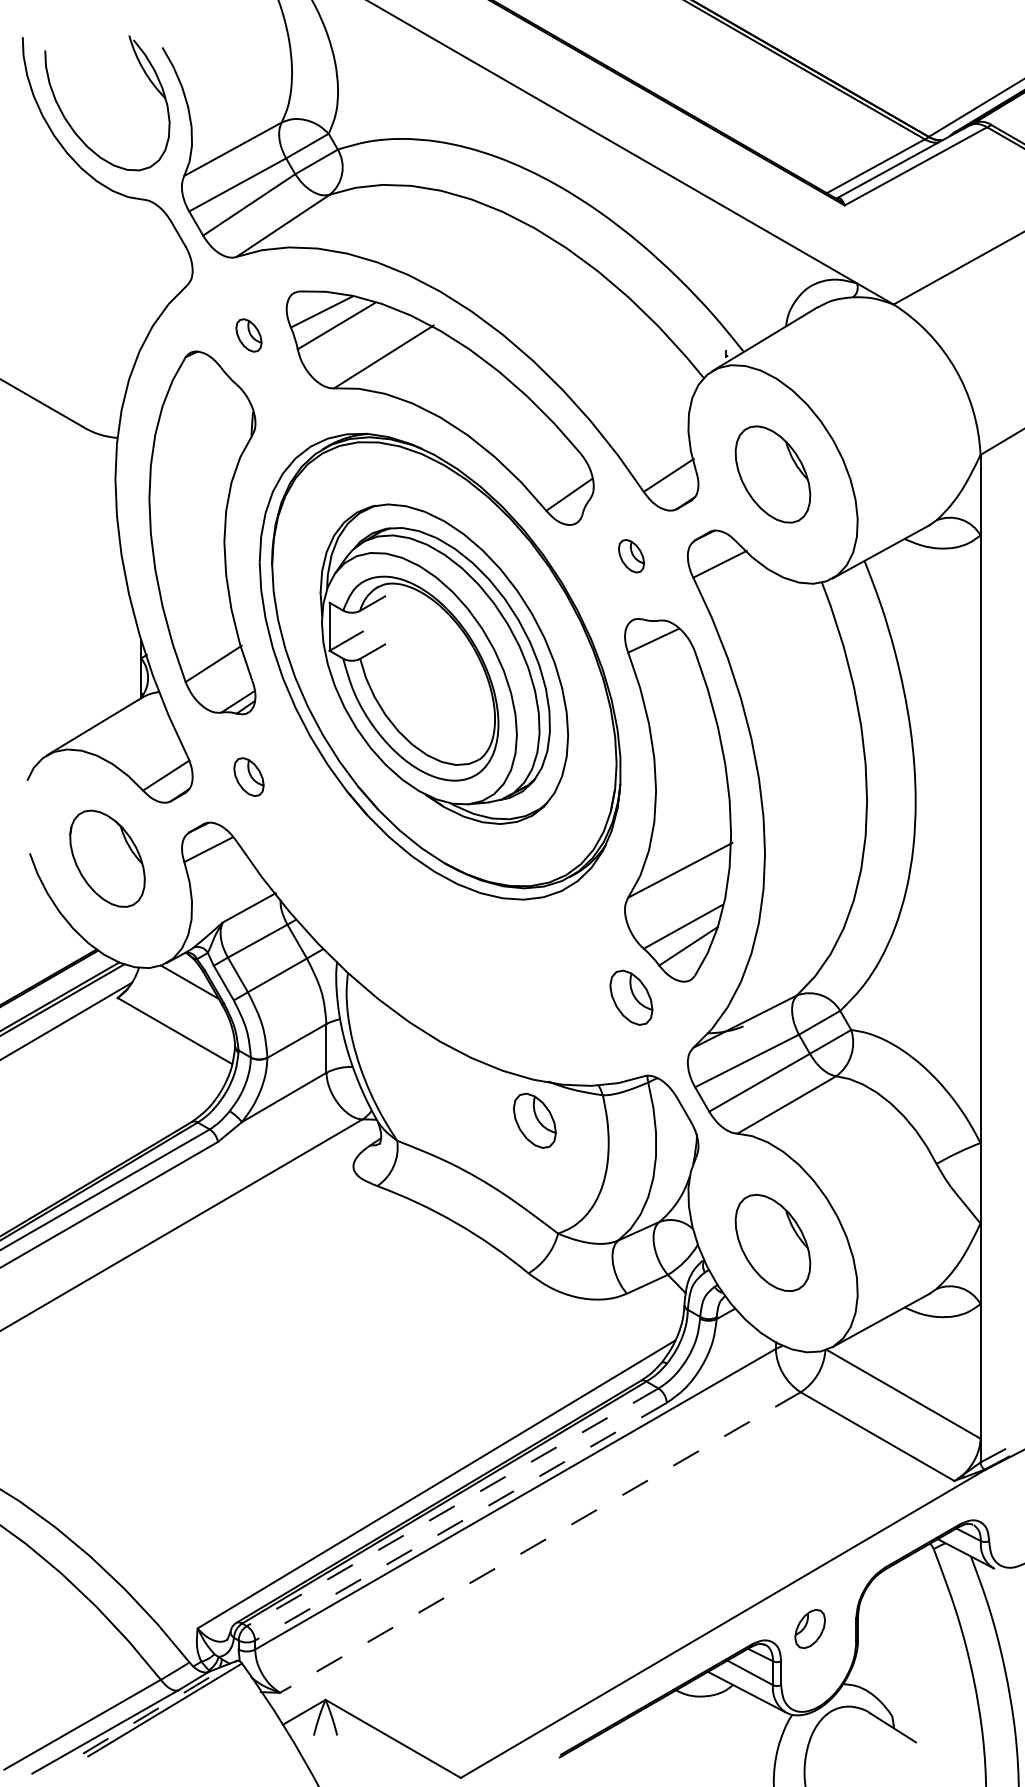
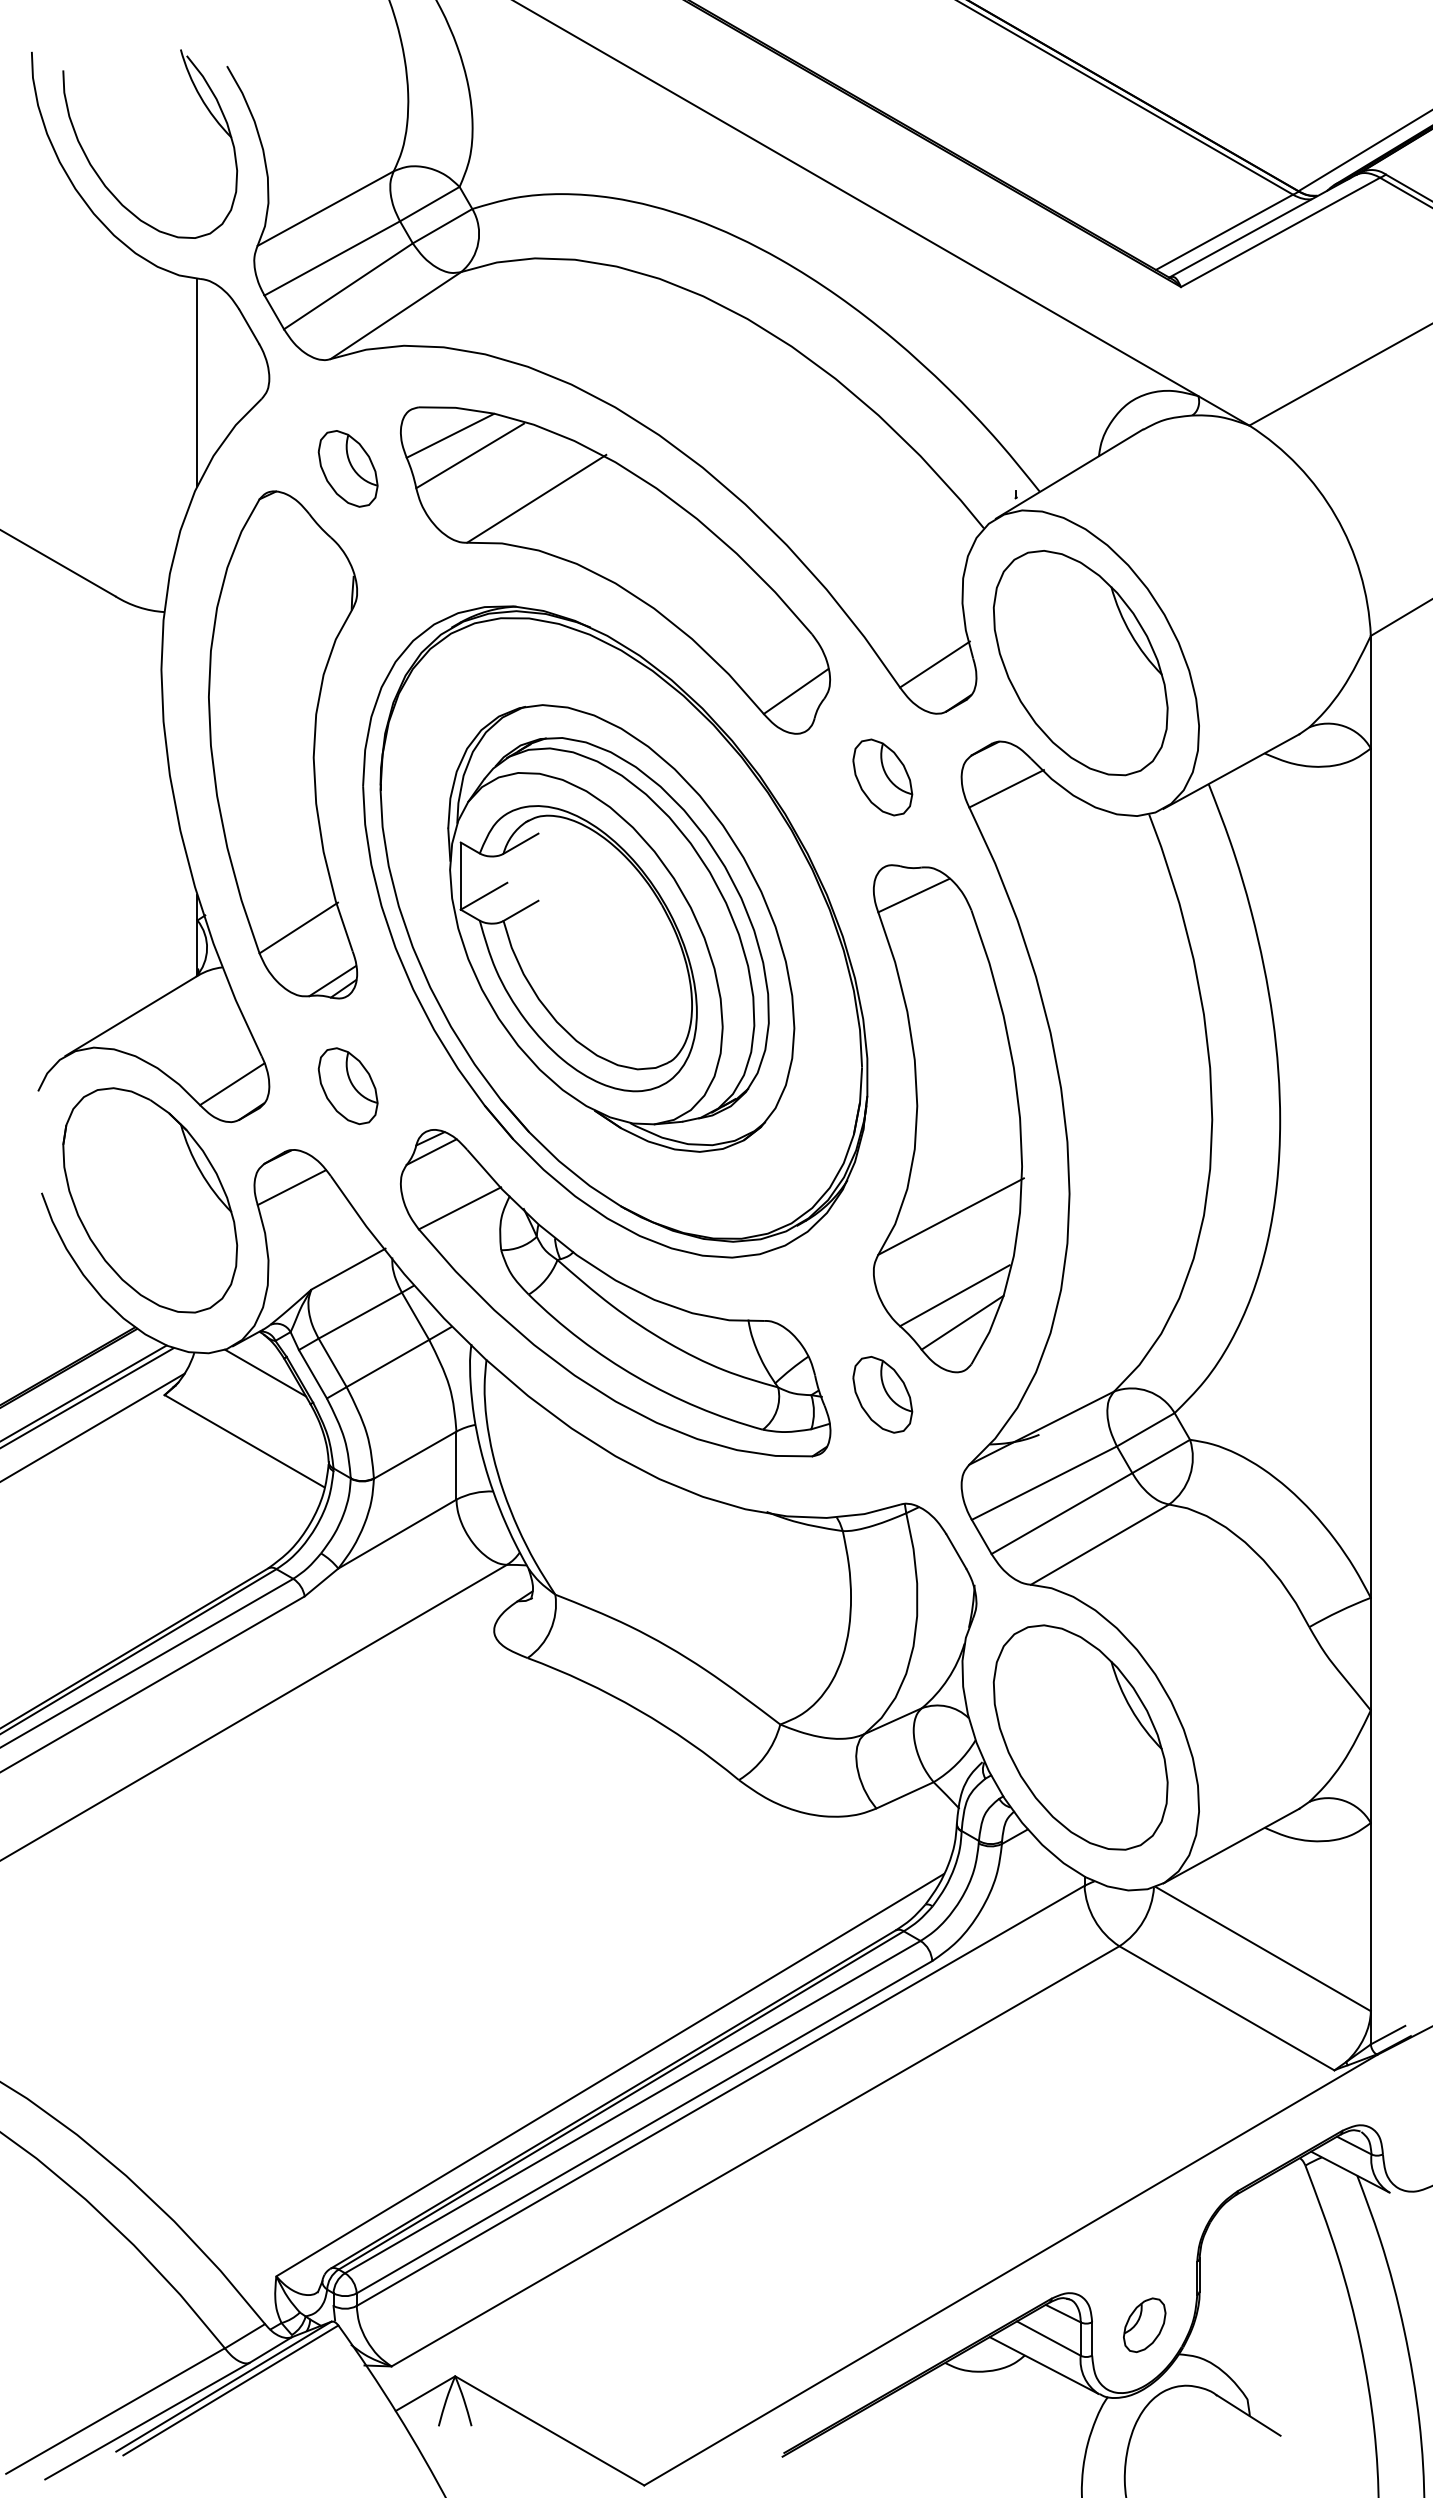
line: (141, 272) -> (197, 381), added
part: (248, 335) -> (347, 468), size x1.67
part: (772, 474) -> (1080, 663), size x1.67
part: (631, 556) -> (882, 777), size x1.67
part: (248, 777) -> (347, 1086), size x1.43
part: (107, 858) -> (150, 1200), size x1.67
part: (440, 925) -> (615, 1293), added
part: (534, 1120) -> (747, 1566), removed
part: (772, 1242) -> (1080, 1737), size x1.67
line: (452, 1507) -> (632, 2107), dashed -> solid
line: (460, 1521) -> (644, 2127), dashed -> solid
line: (540, 1542) -> (755, 2156), dashed -> solid
part: (810, 1628) -> (1144, 2324), moved
line: (159, 1707) -> (223, 2386), dashed -> solid

